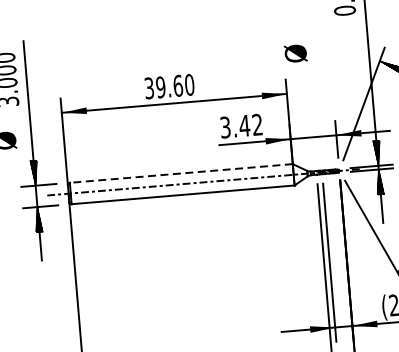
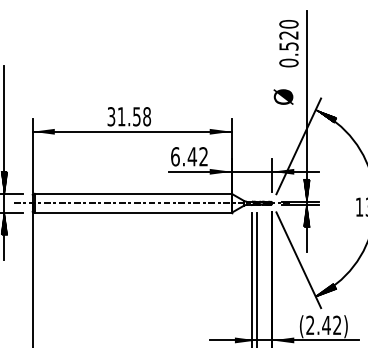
text: (295, 52) -> (283, 96), moved
text: (175, 85) -> (134, 116), 39.60 -> 31.58
text: (225, 127) -> (175, 156), 3.42 -> 6.42
line: (181, 173) -> (133, 193), dashed -> solid

